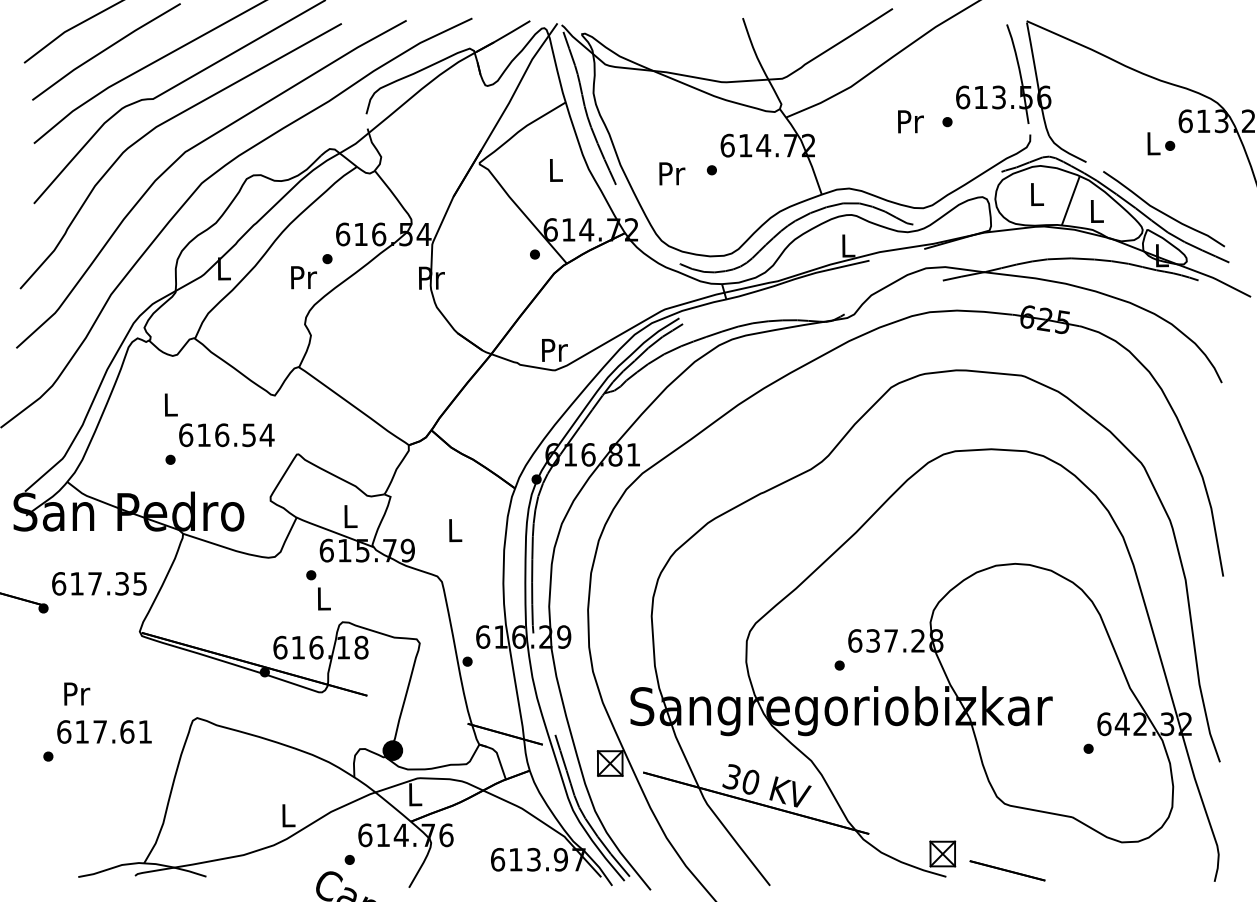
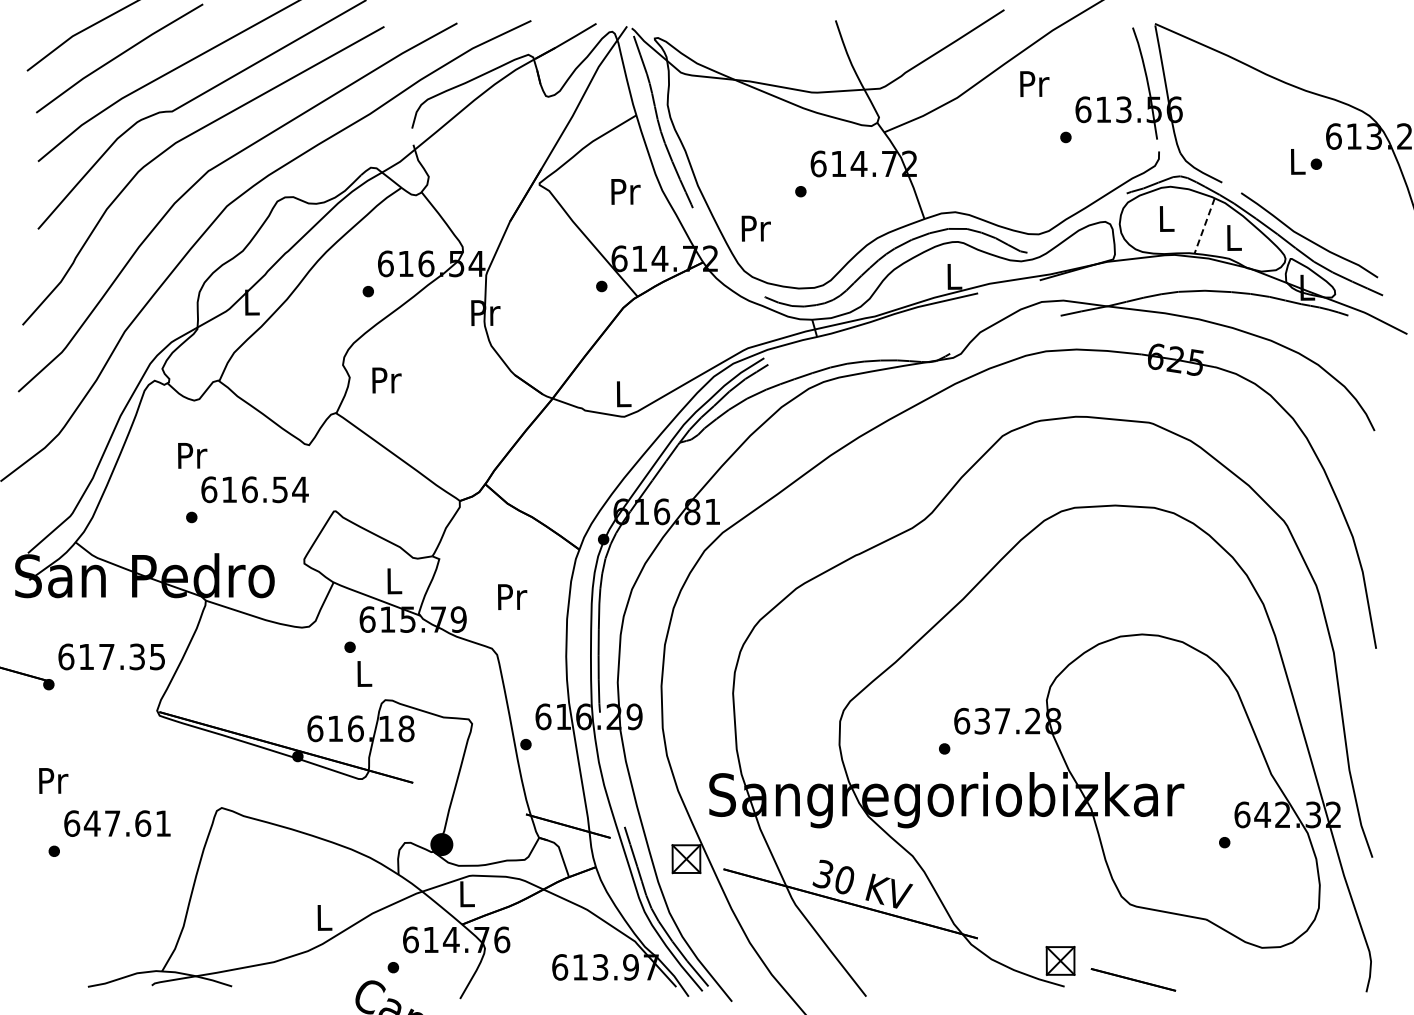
text: (910, 121) -> (1034, 83), moved
text: (556, 170) -> (625, 191), L -> Pr
text: (671, 173) -> (755, 228), moved
line: (1070, 201) -> (1204, 226), solid -> dashed
text: (303, 277) -> (386, 380), moved
text: (554, 350) -> (623, 394), Pr -> L
text: (171, 404) -> (192, 455), L -> Pr
text: (455, 530) -> (512, 597), L -> Pr
text: (76, 693) -> (53, 780), moved
text: (81, 731) -> (91, 823), 617.61 -> 647.61

